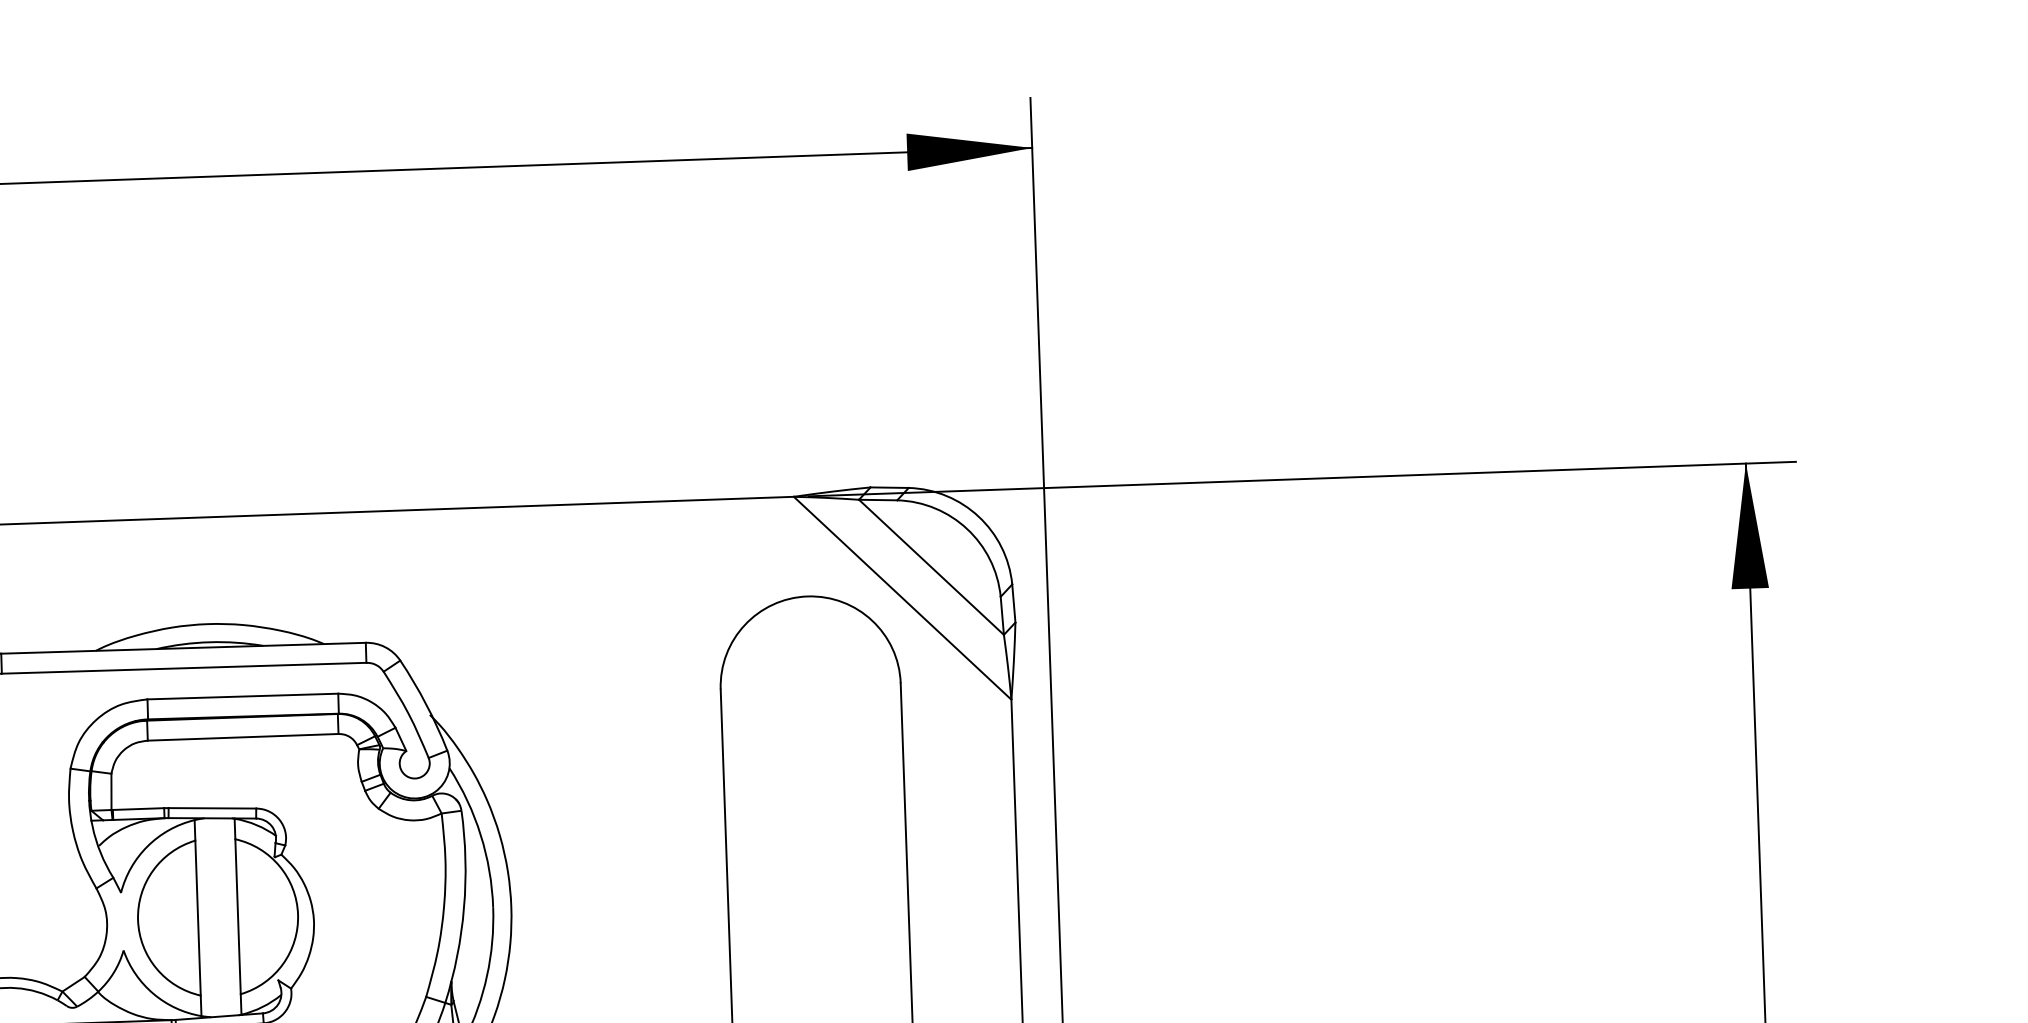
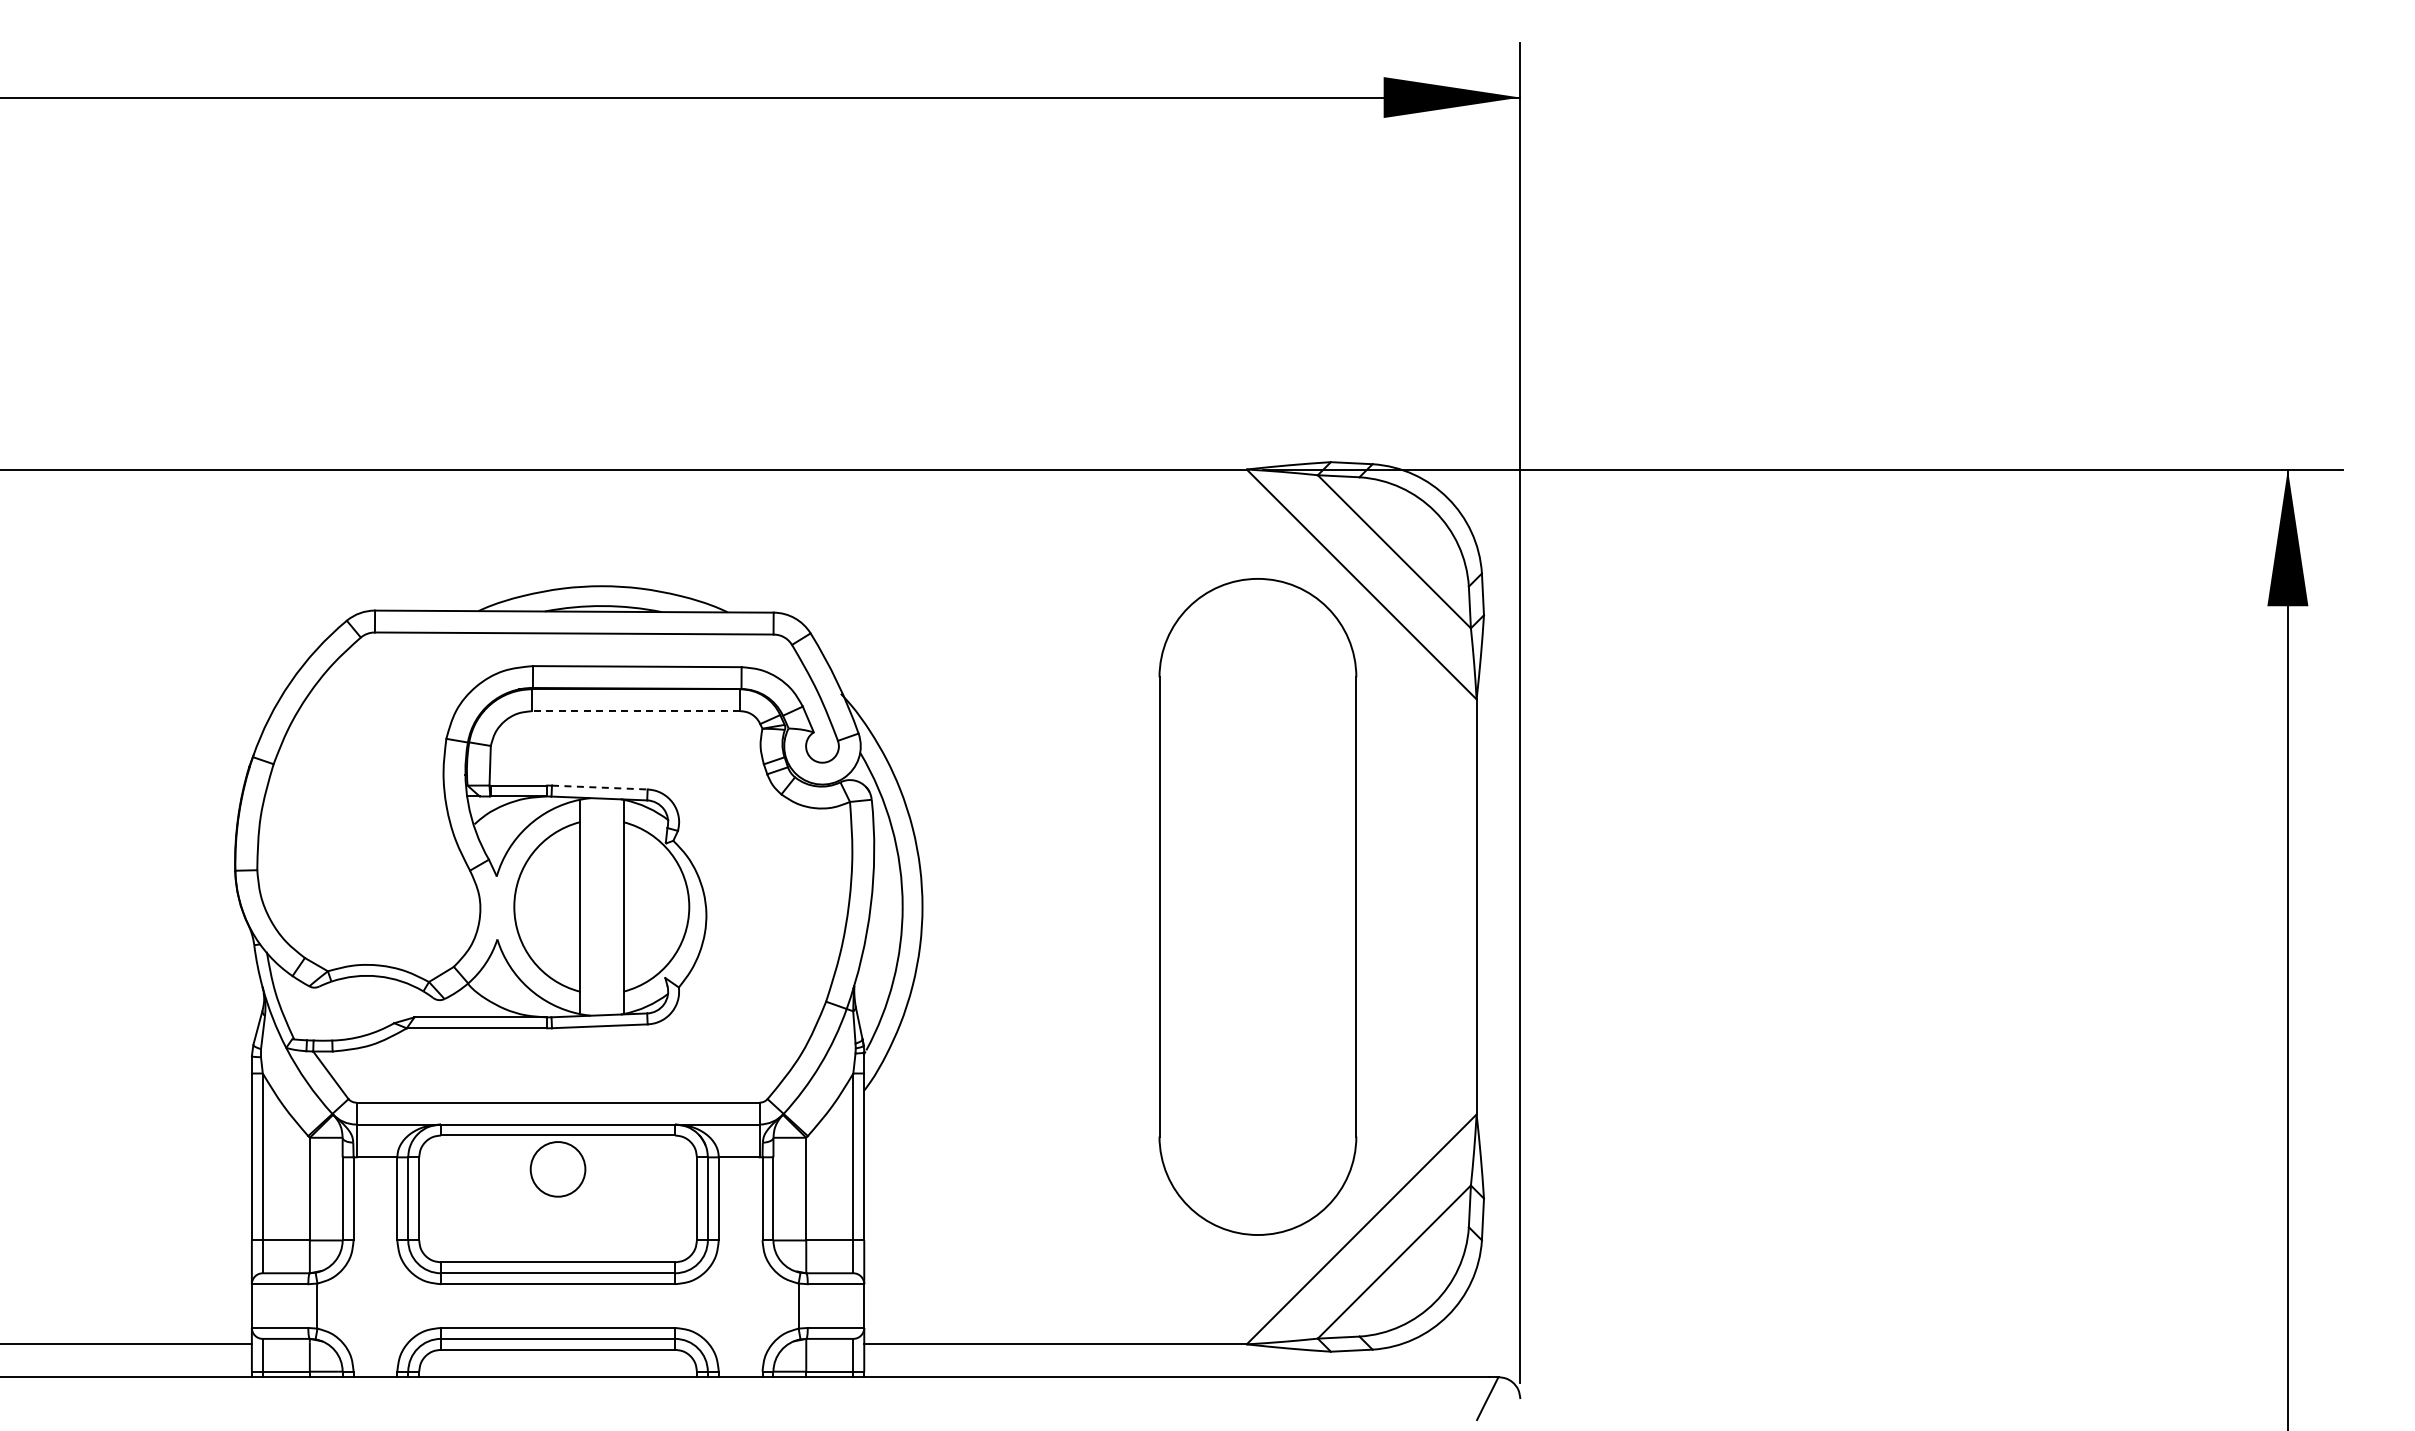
line: (242, 737) -> (635, 711), solid -> dashed
line: (212, 808) -> (599, 787), solid -> dashed

